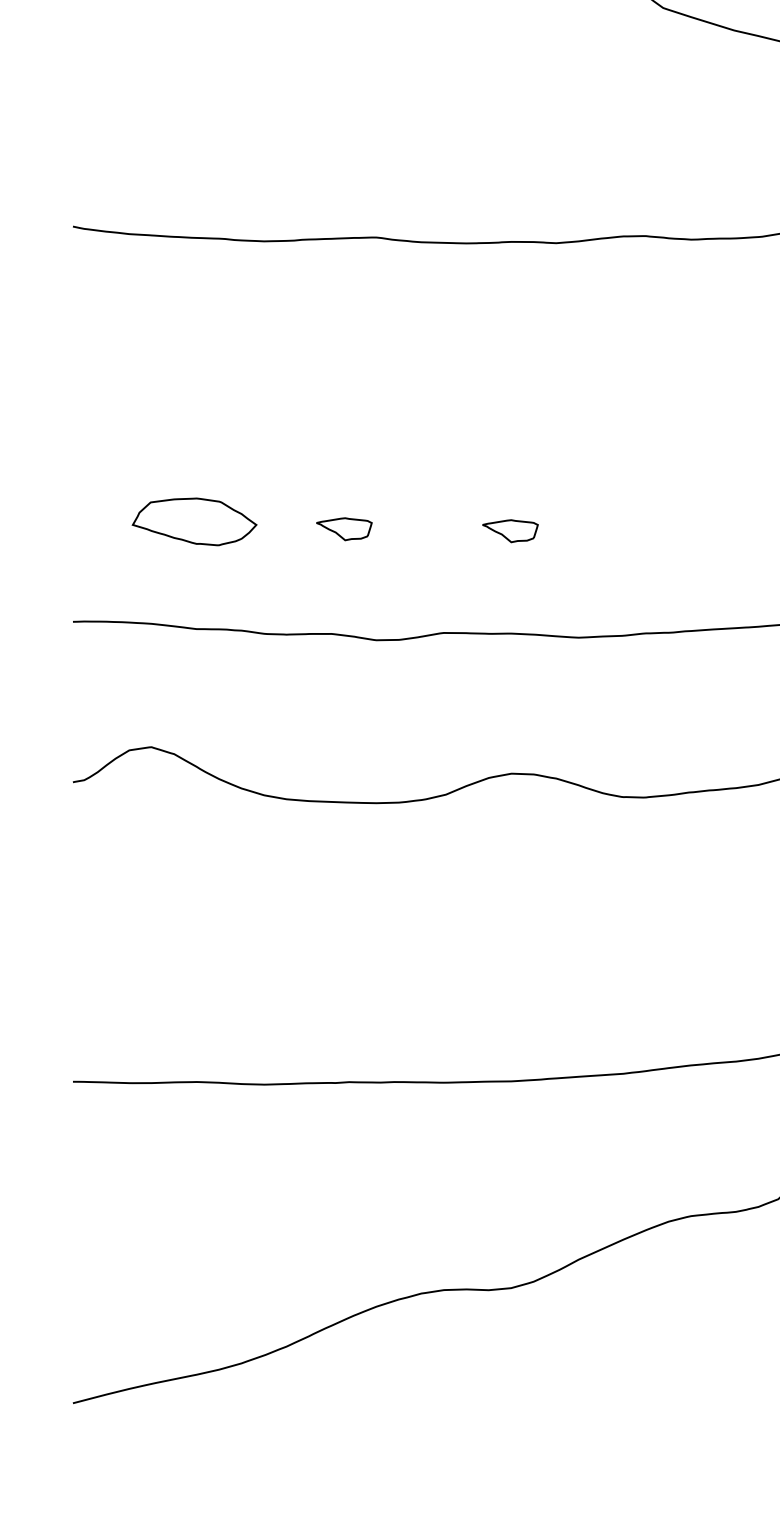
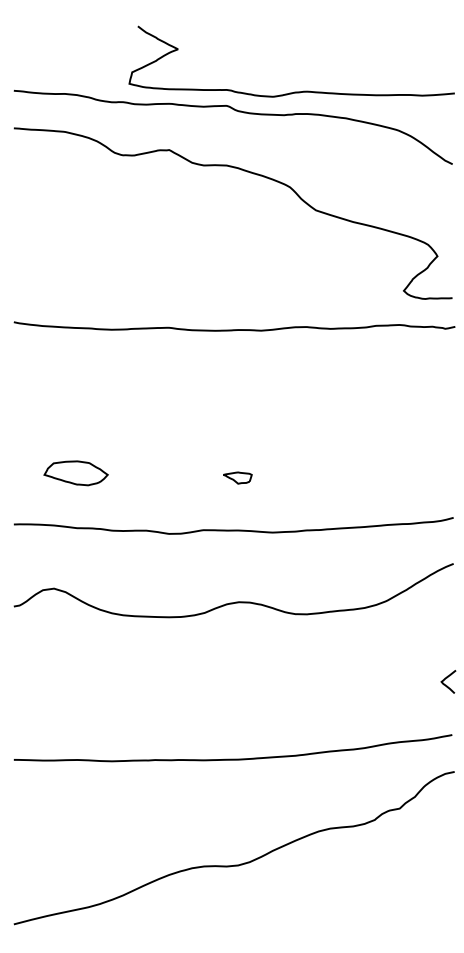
part: (343, 528) -> (152, 476), removed

